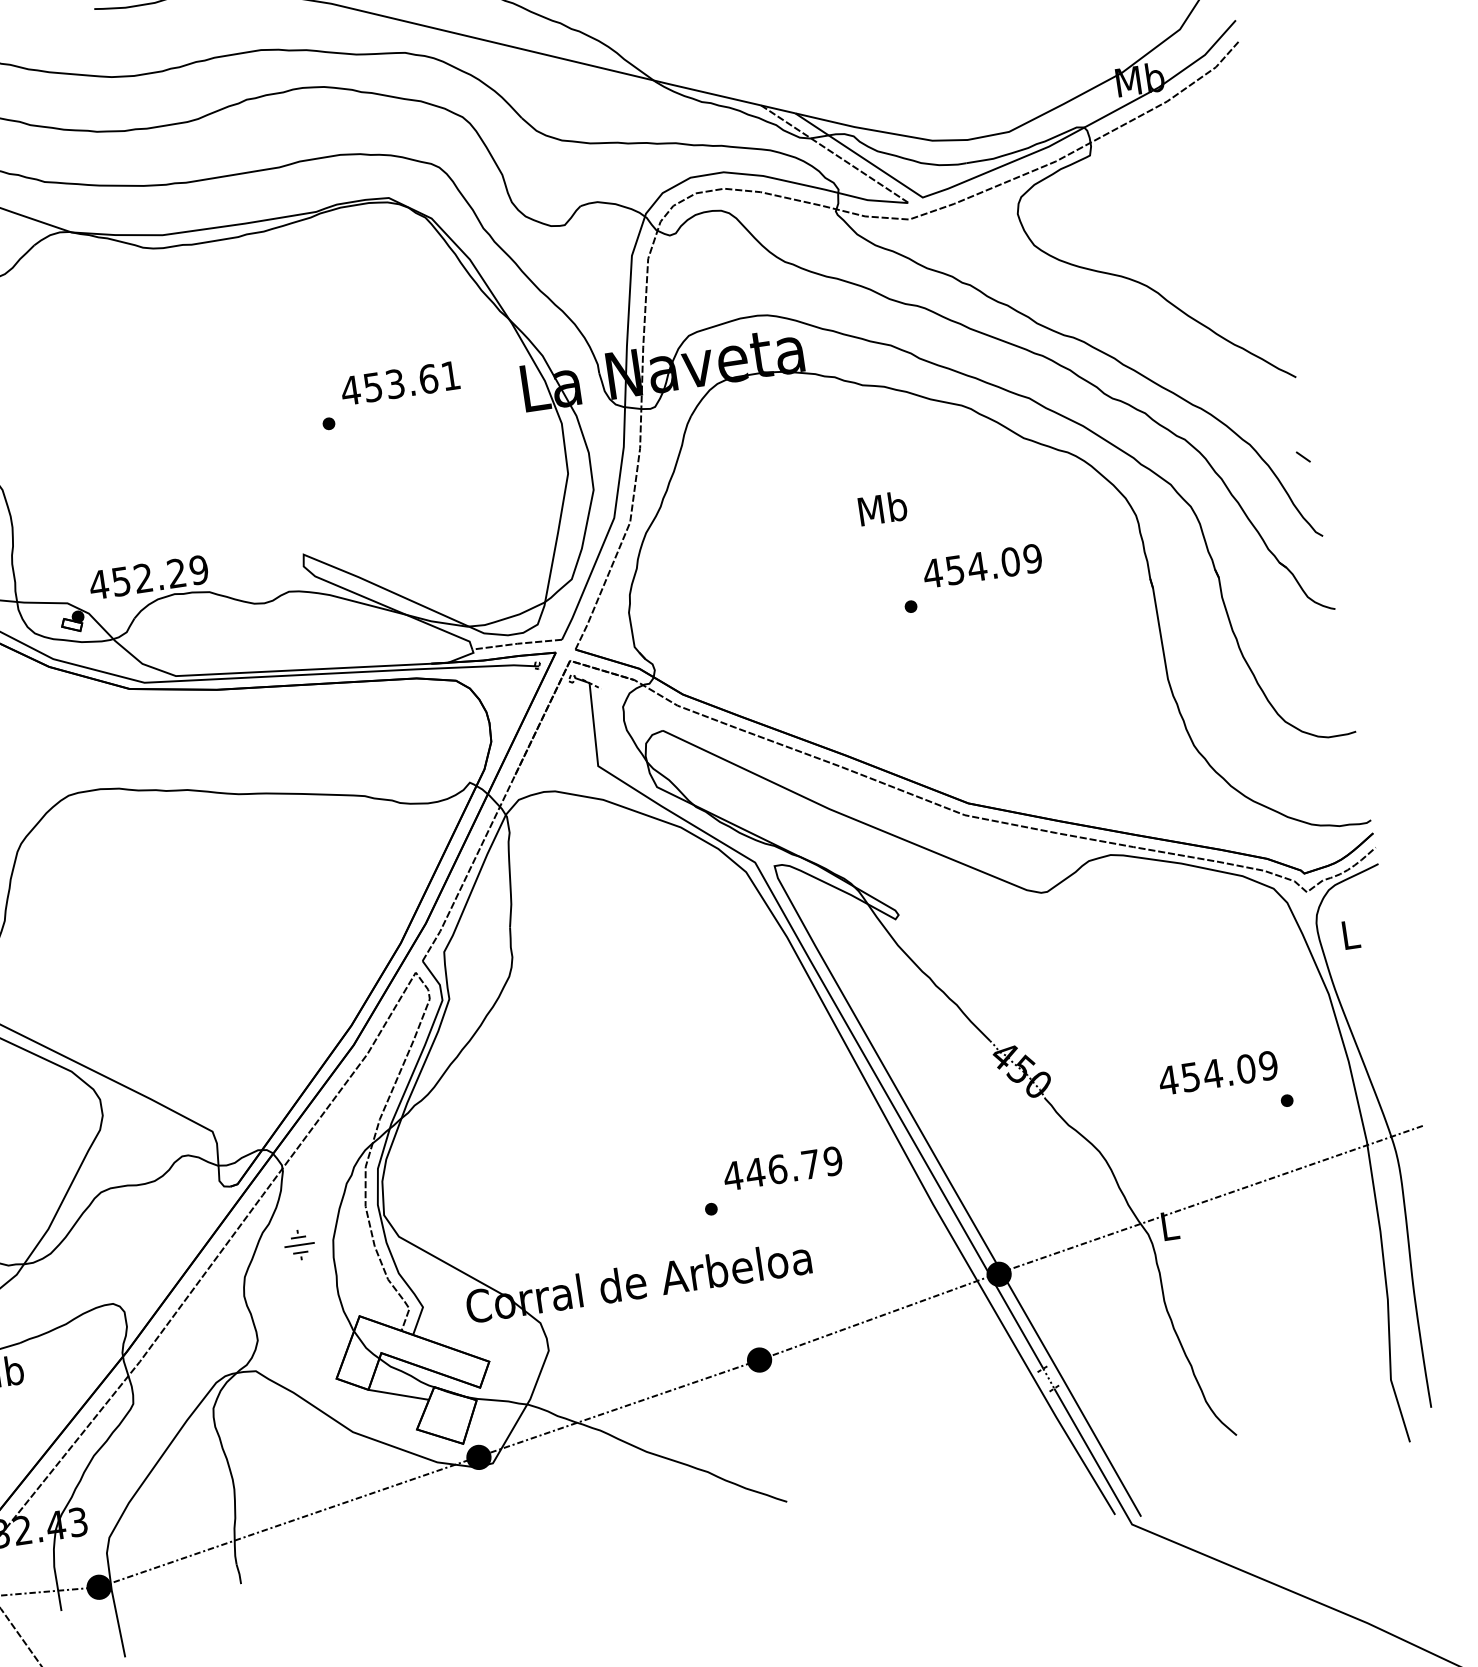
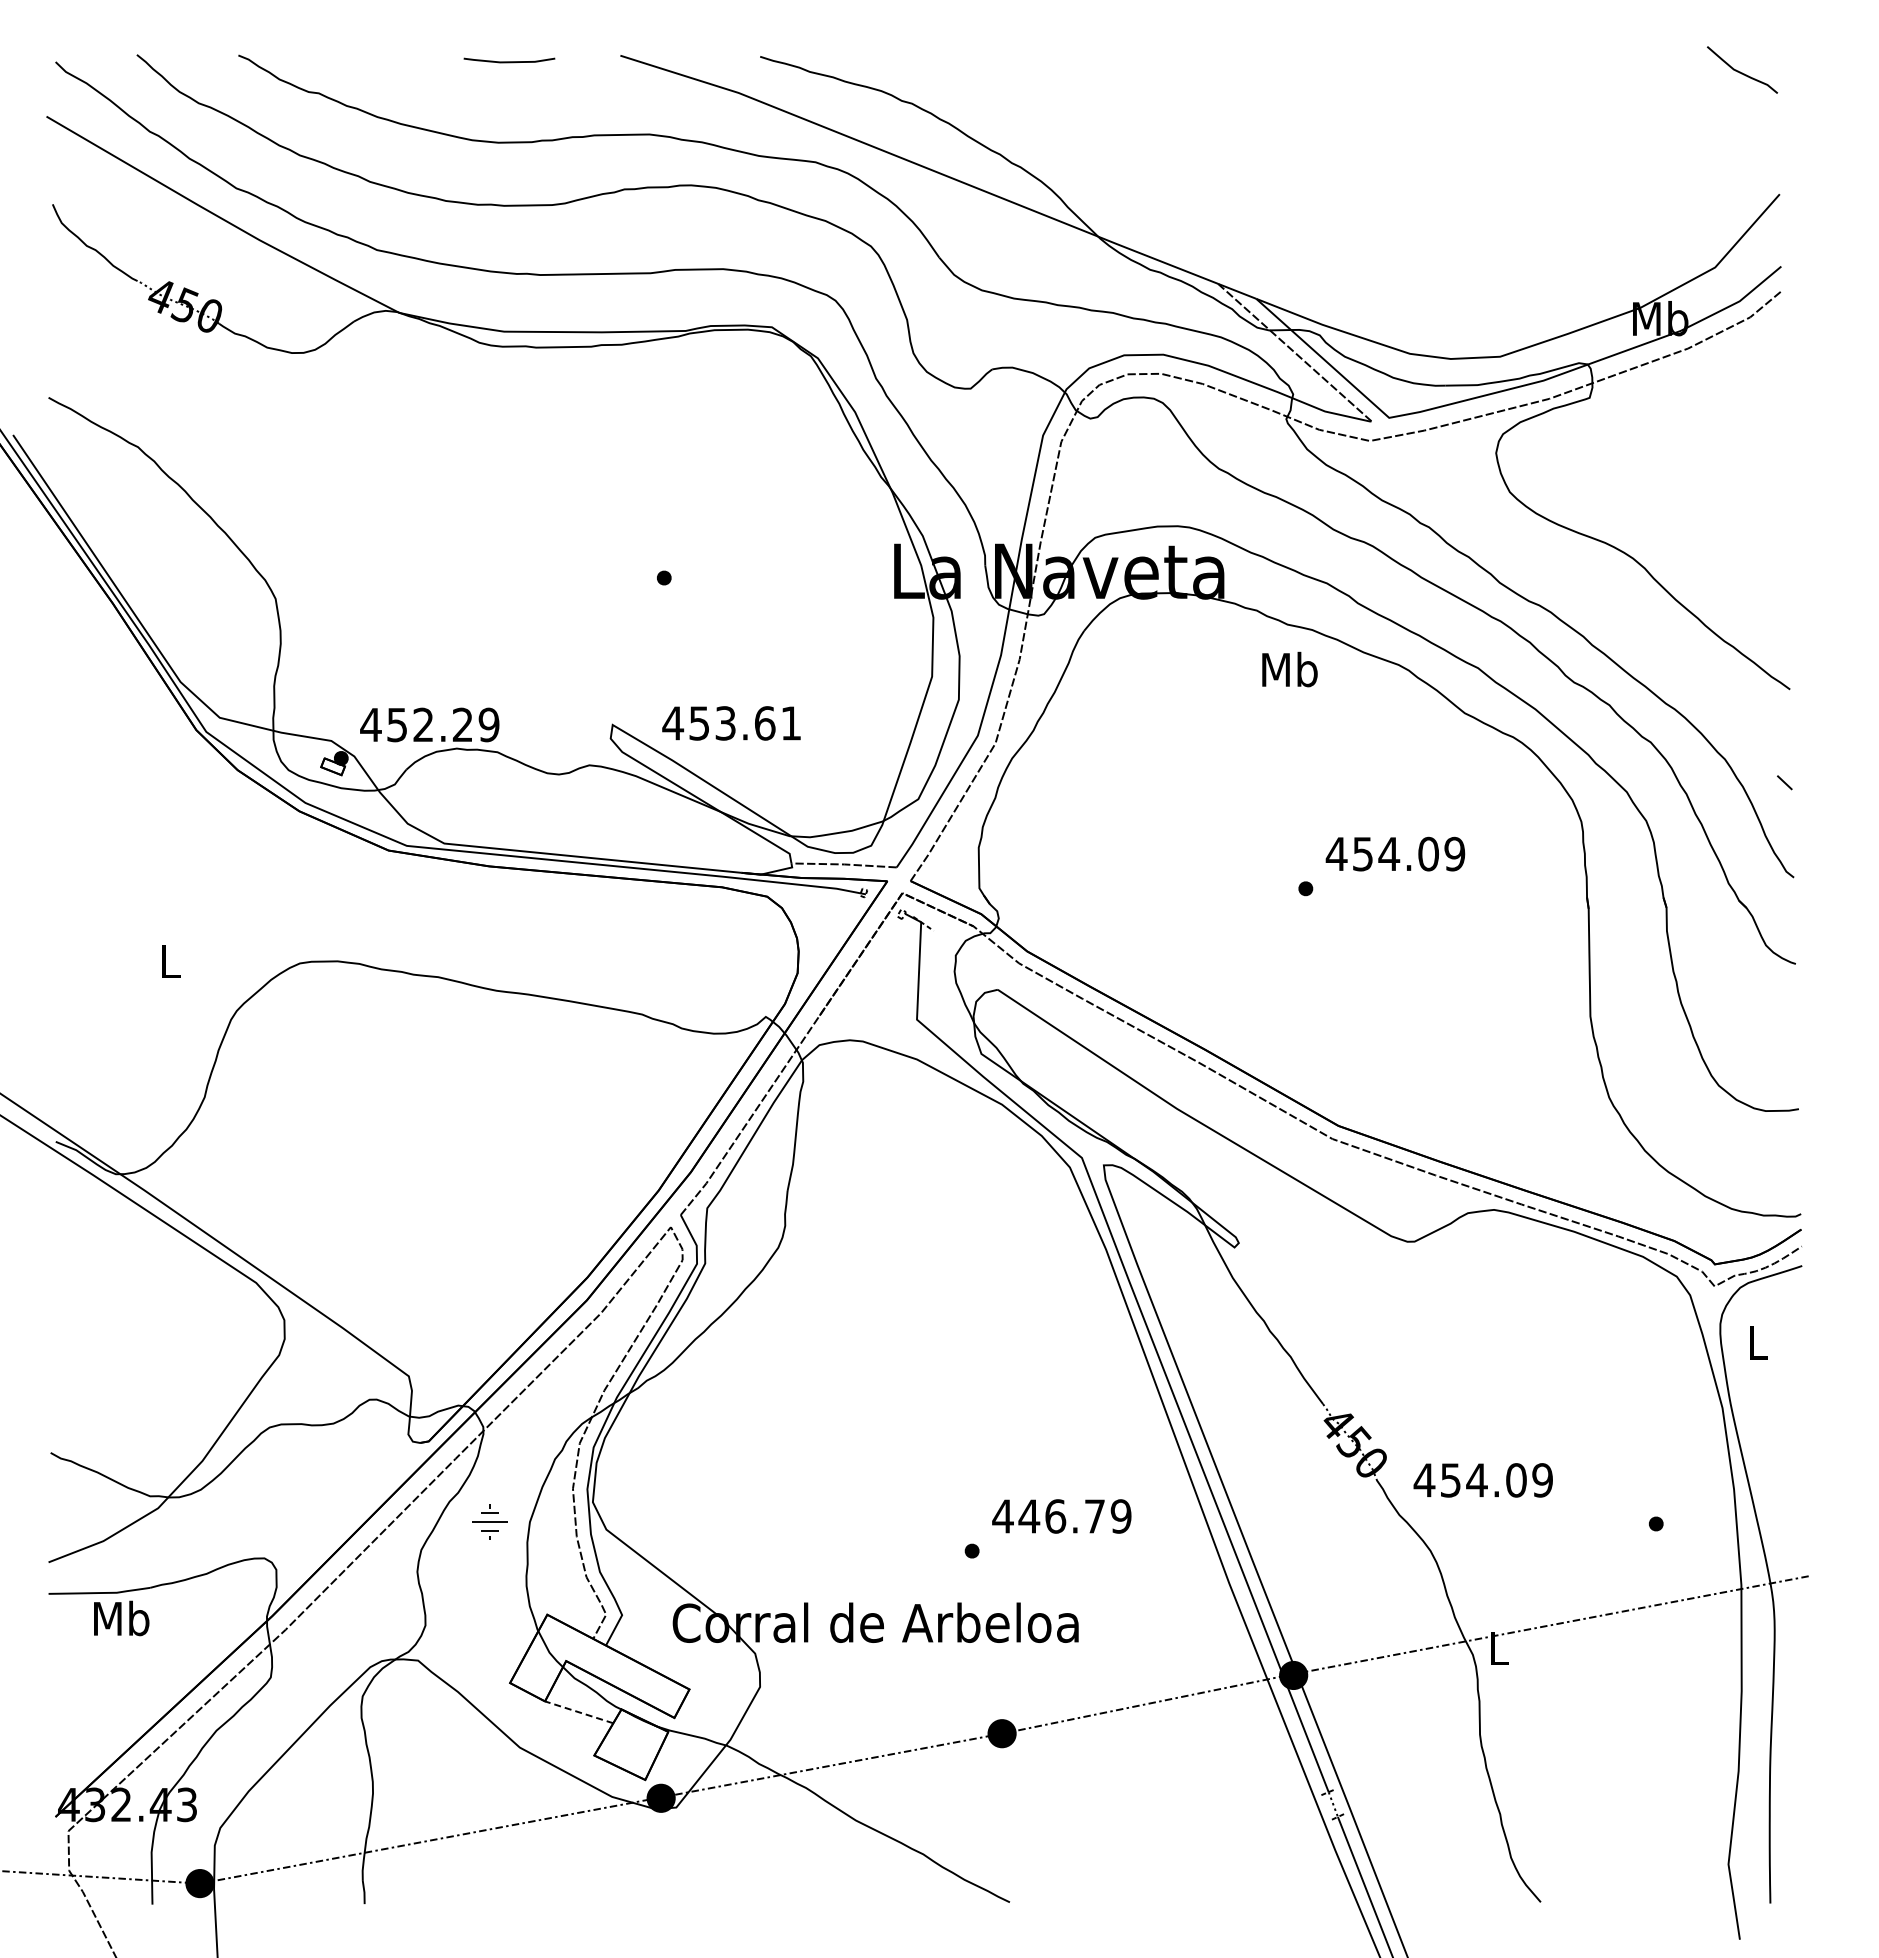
text: (400, 383) -> (731, 723), moved
text: (882, 508) -> (1289, 669), moved
text: (1217, 1073) -> (1482, 1480), moved
line: (399, 1394) -> (579, 1712), solid -> dashed

